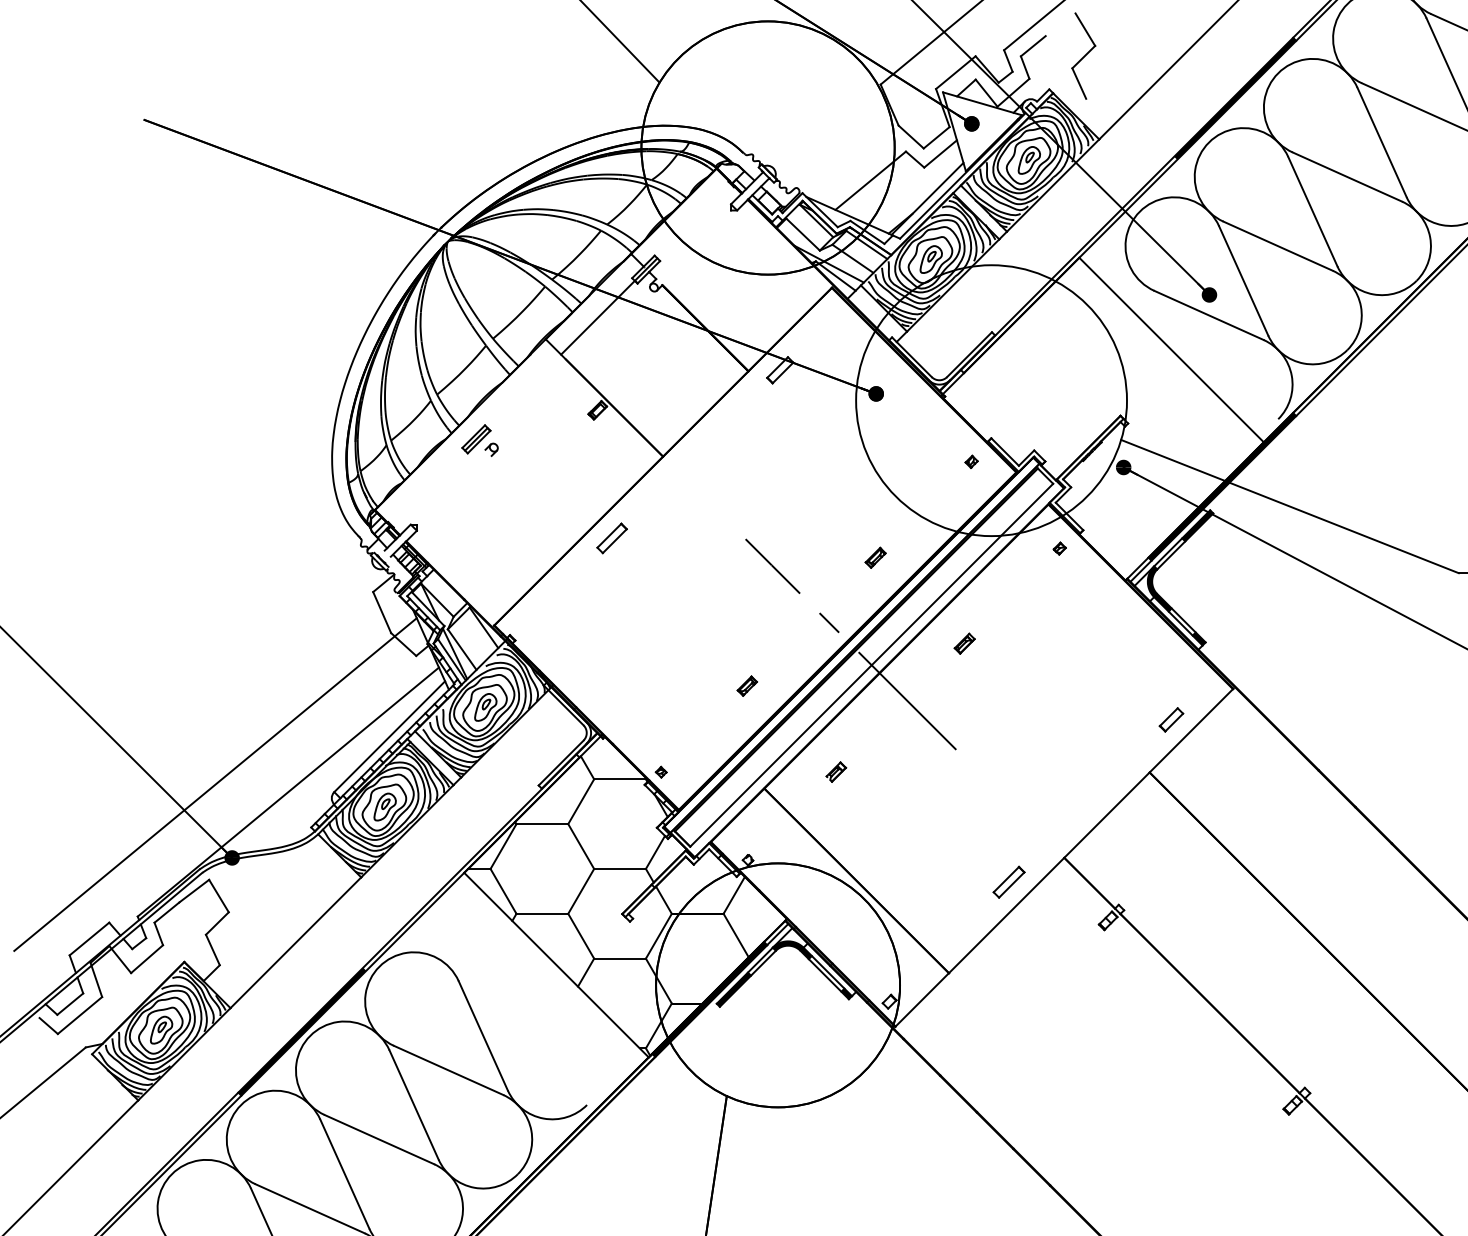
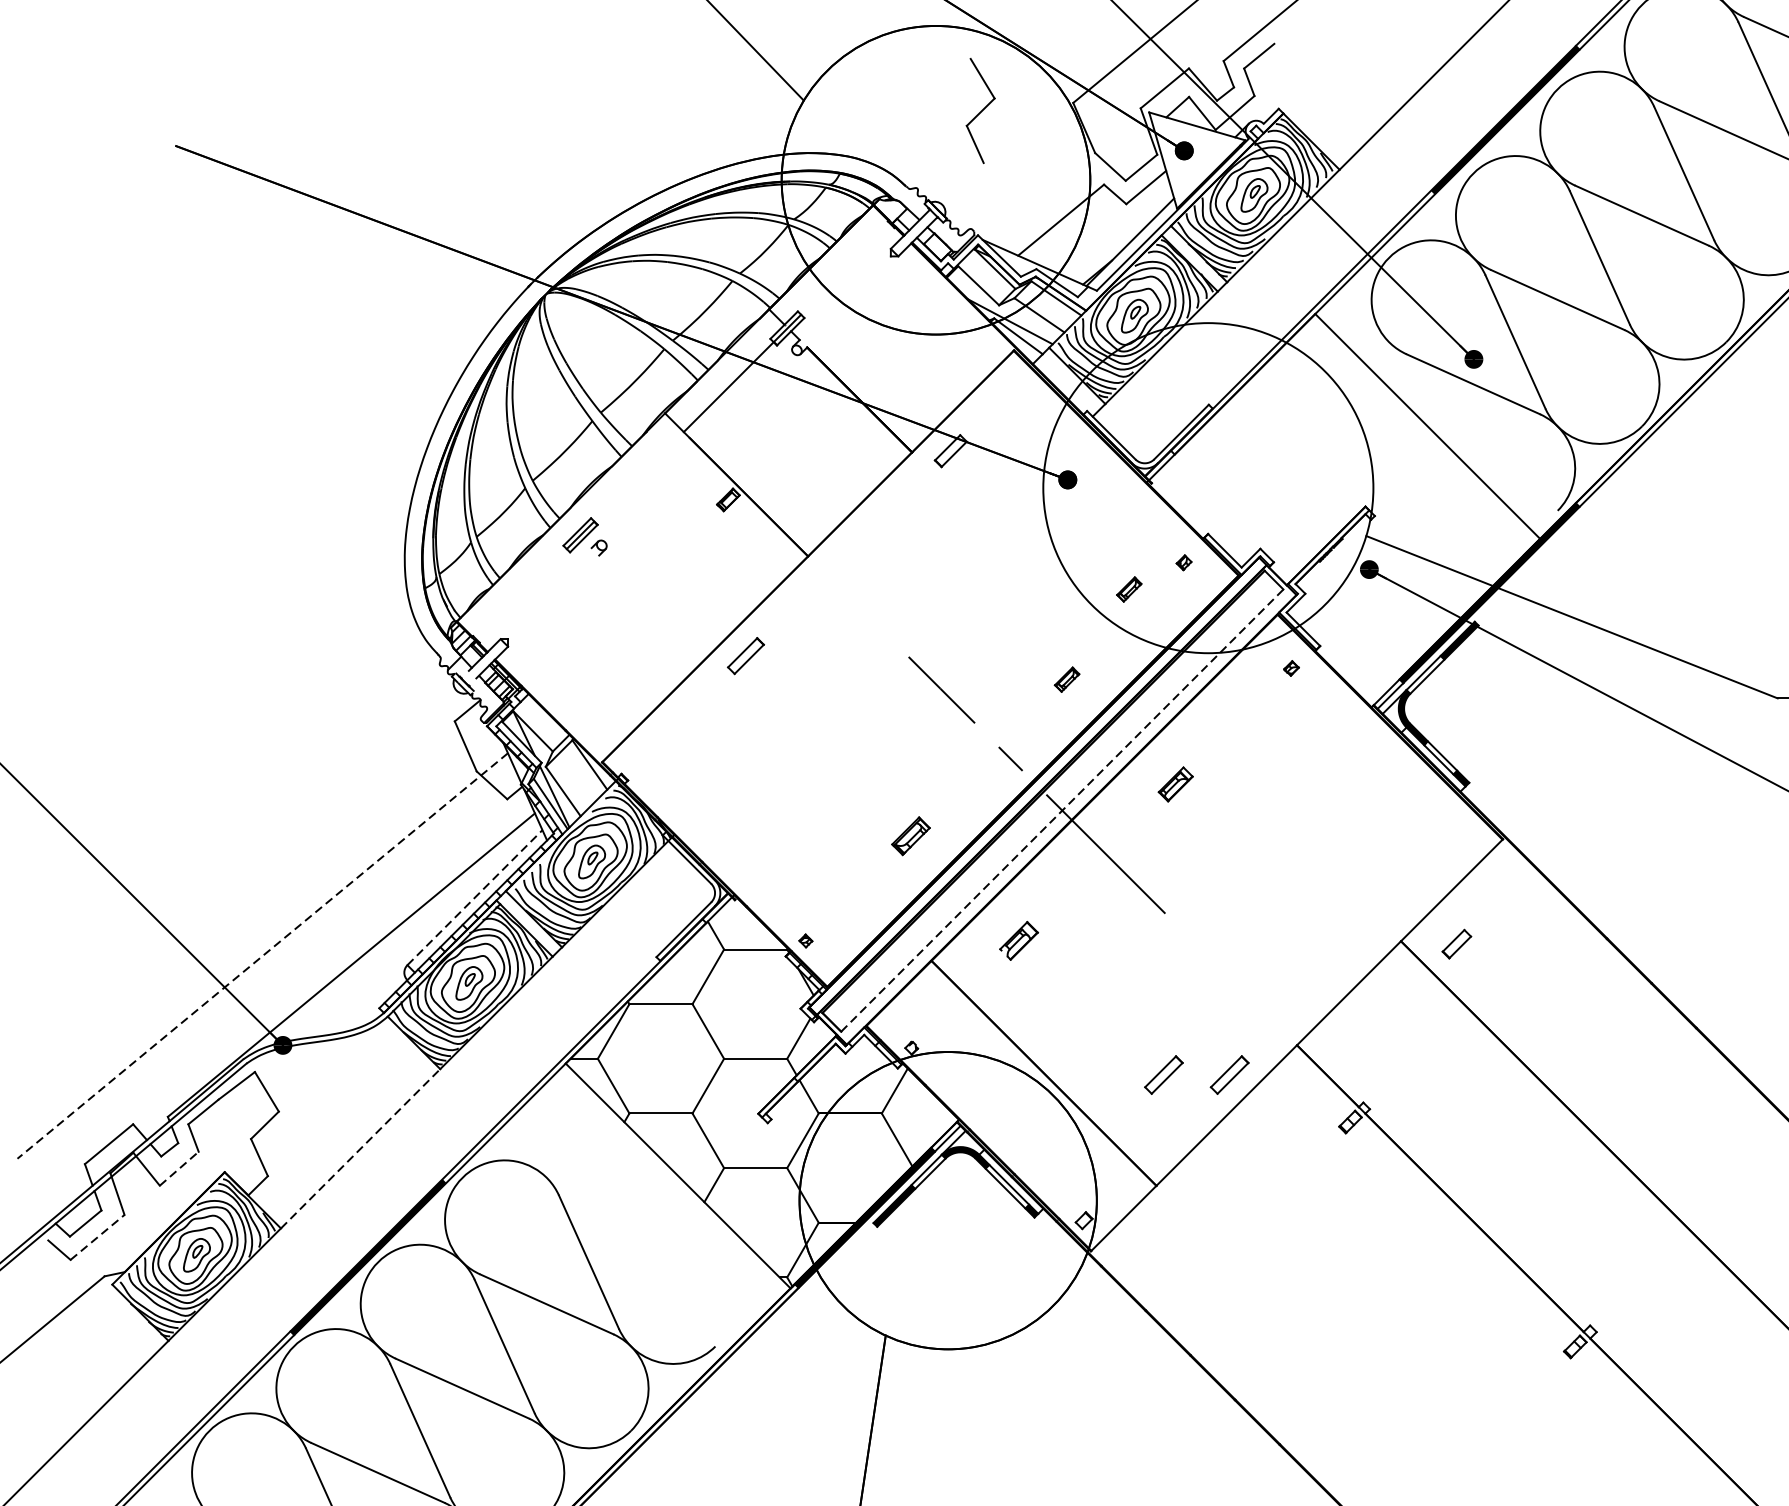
part: (1083, 55) -> (980, 110), moved
part: (926, 483) -> (1129, 589), added
part: (964, 643) -> (1175, 784), size x1.4
line: (871, 665) -> (1062, 810), solid -> dashed
part: (746, 685) -> (909, 835), size x1.6
part: (1171, 719) -> (1456, 943), moved
line: (390, 736) -> (475, 897), solid -> dashed
part: (836, 771) -> (1019, 940), size x1.6
line: (215, 784) -> (262, 955), solid -> dashed
part: (954, 881) -> (1163, 1074), added
line: (296, 942) -> (361, 1148), solid -> dashed
line: (147, 958) -> (179, 1167), solid -> dashed
line: (80, 1015) -> (98, 1237), solid -> dashed

